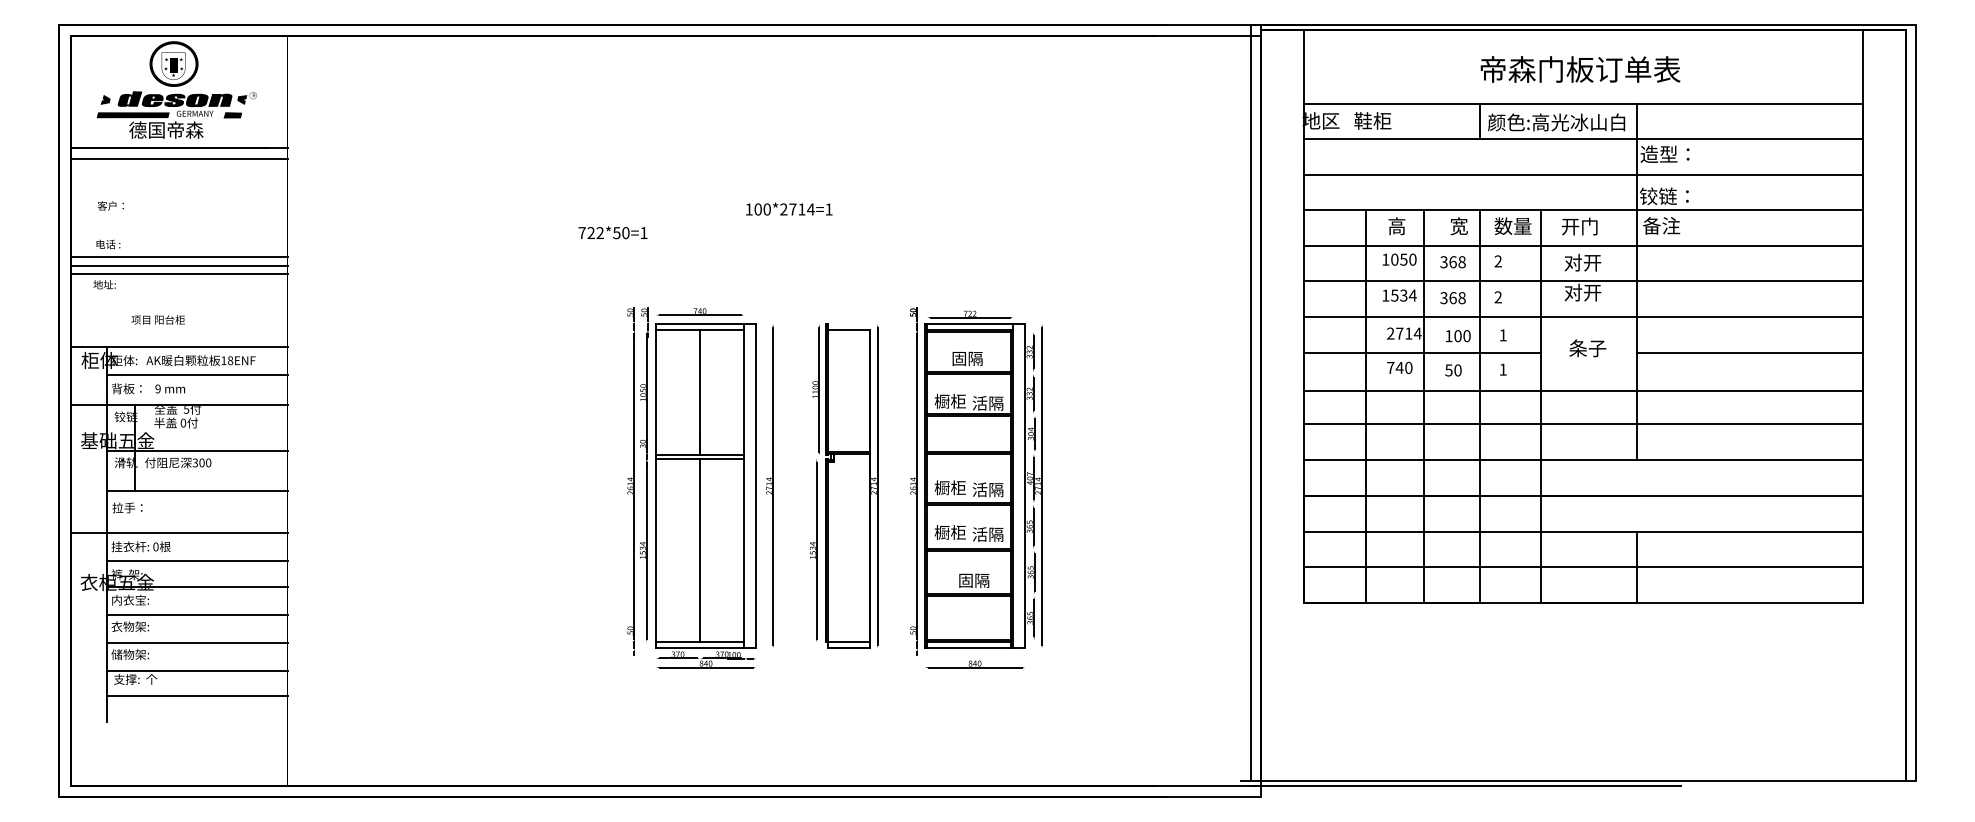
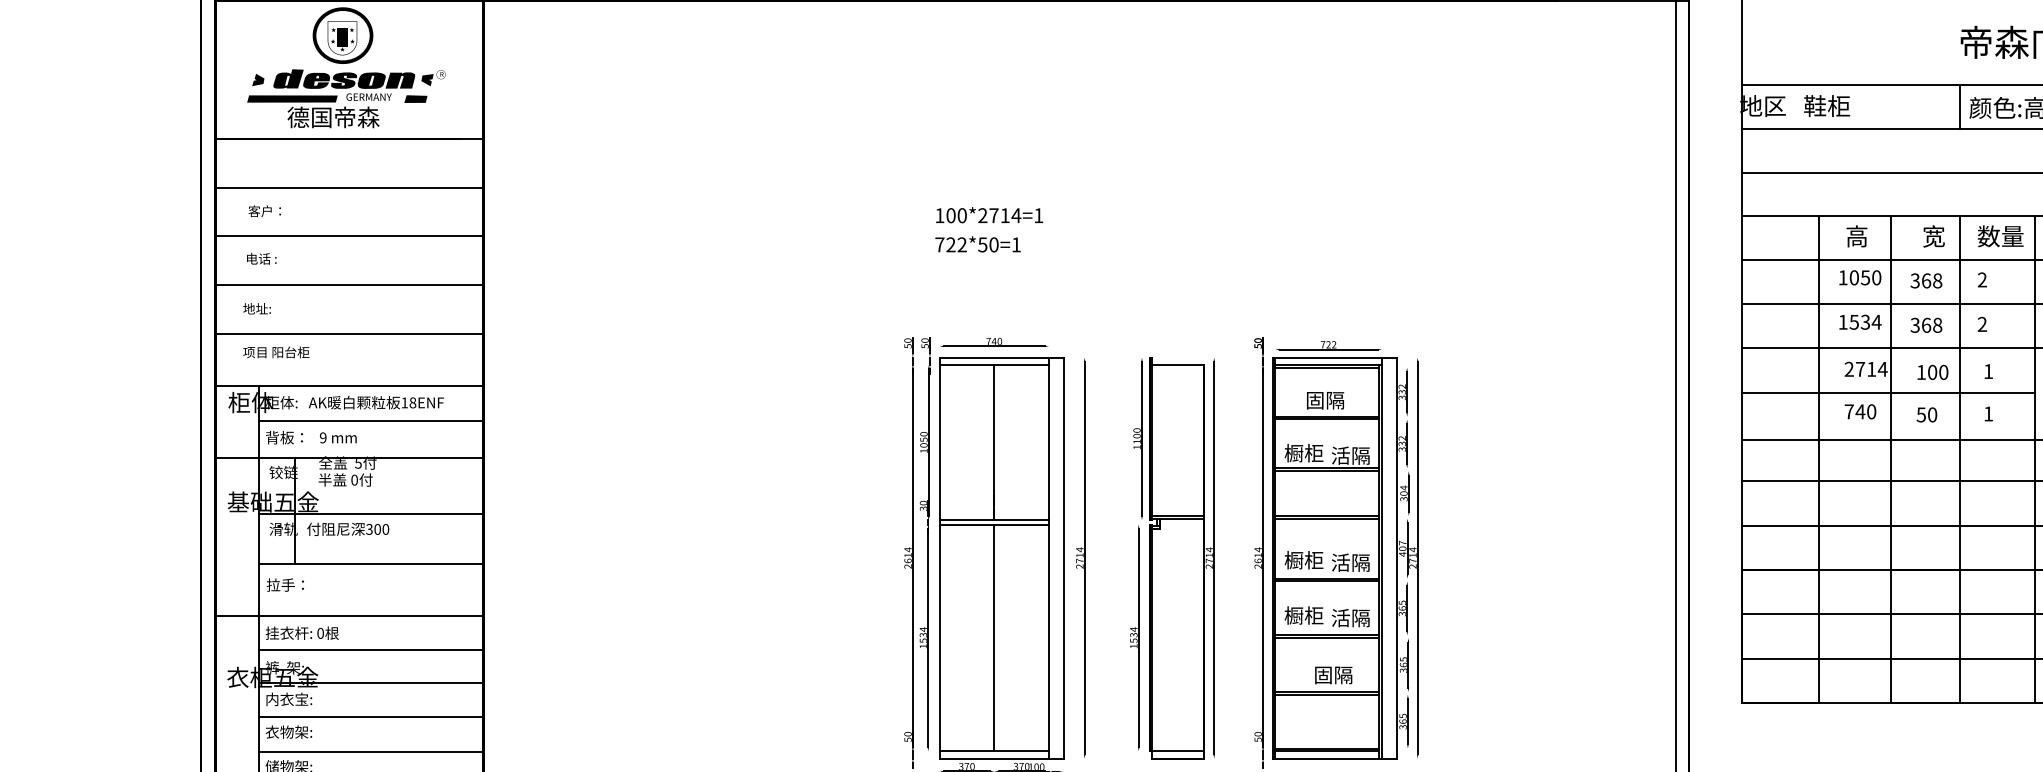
line: (178, 158) -> (348, 187), moved
text: (789, 208) -> (989, 214), moved
text: (612, 232) -> (977, 244), moved
line: (179, 256) -> (349, 235), moved
line: (178, 274) -> (348, 334), moved
text: (157, 319) -> (275, 351), moved

